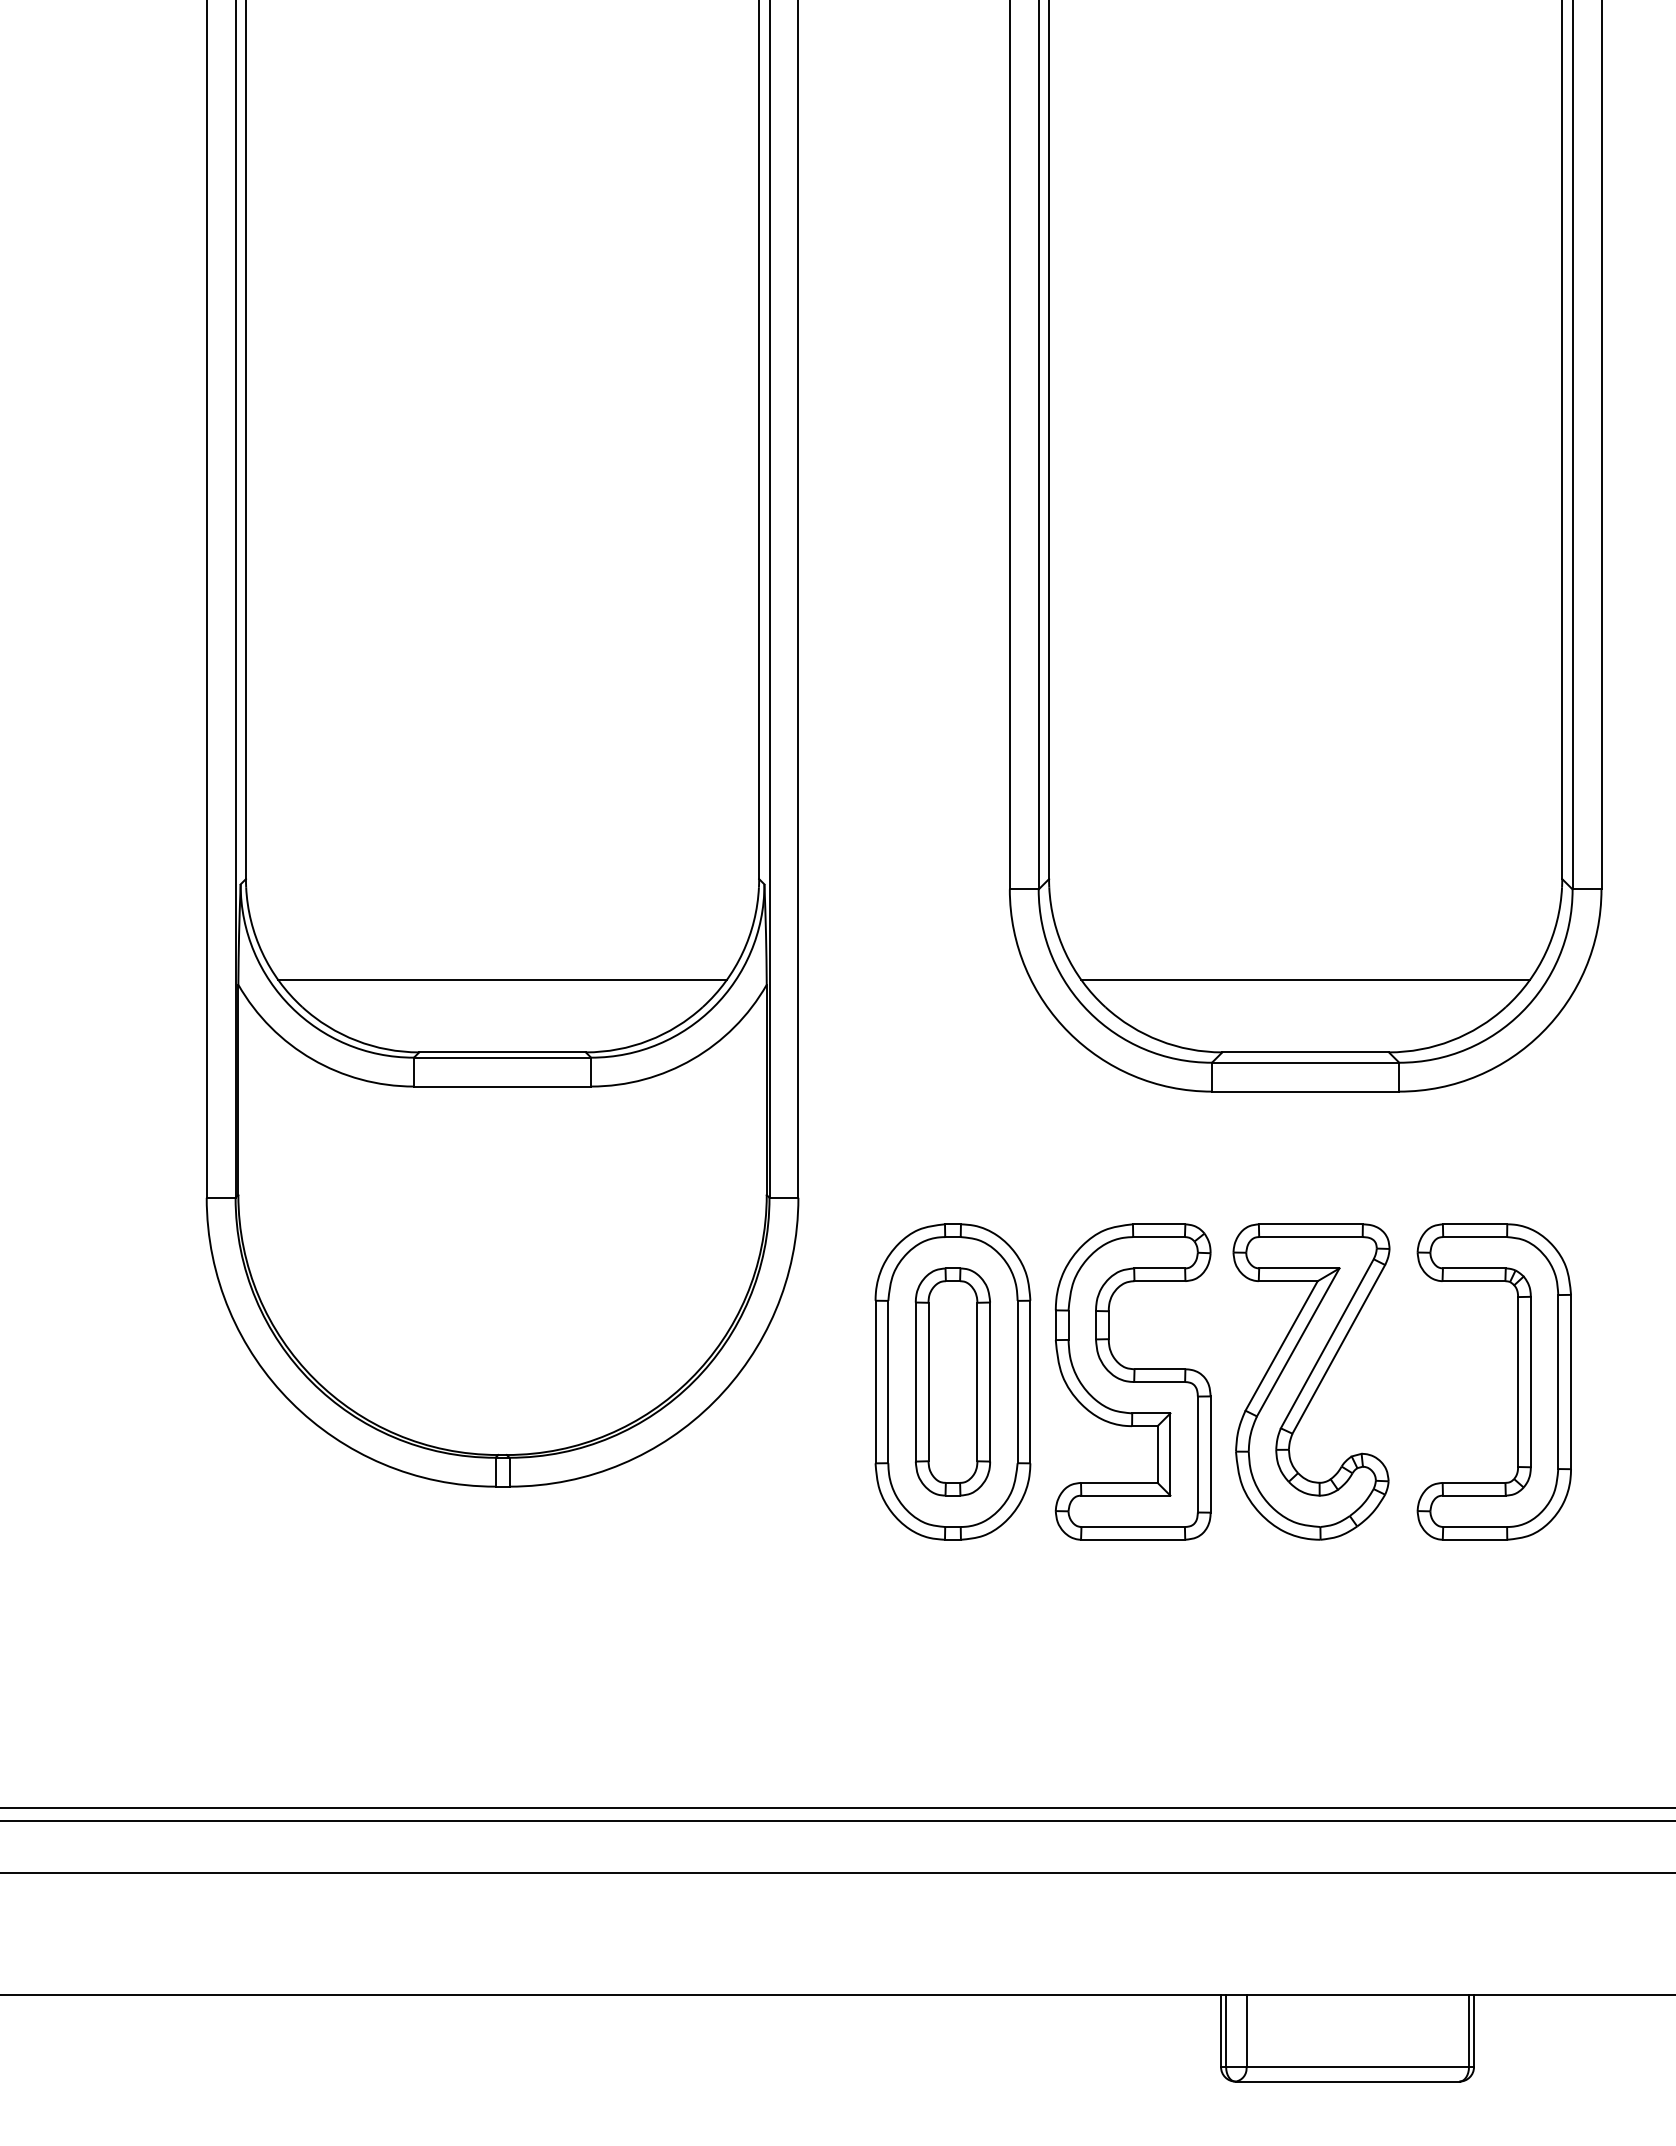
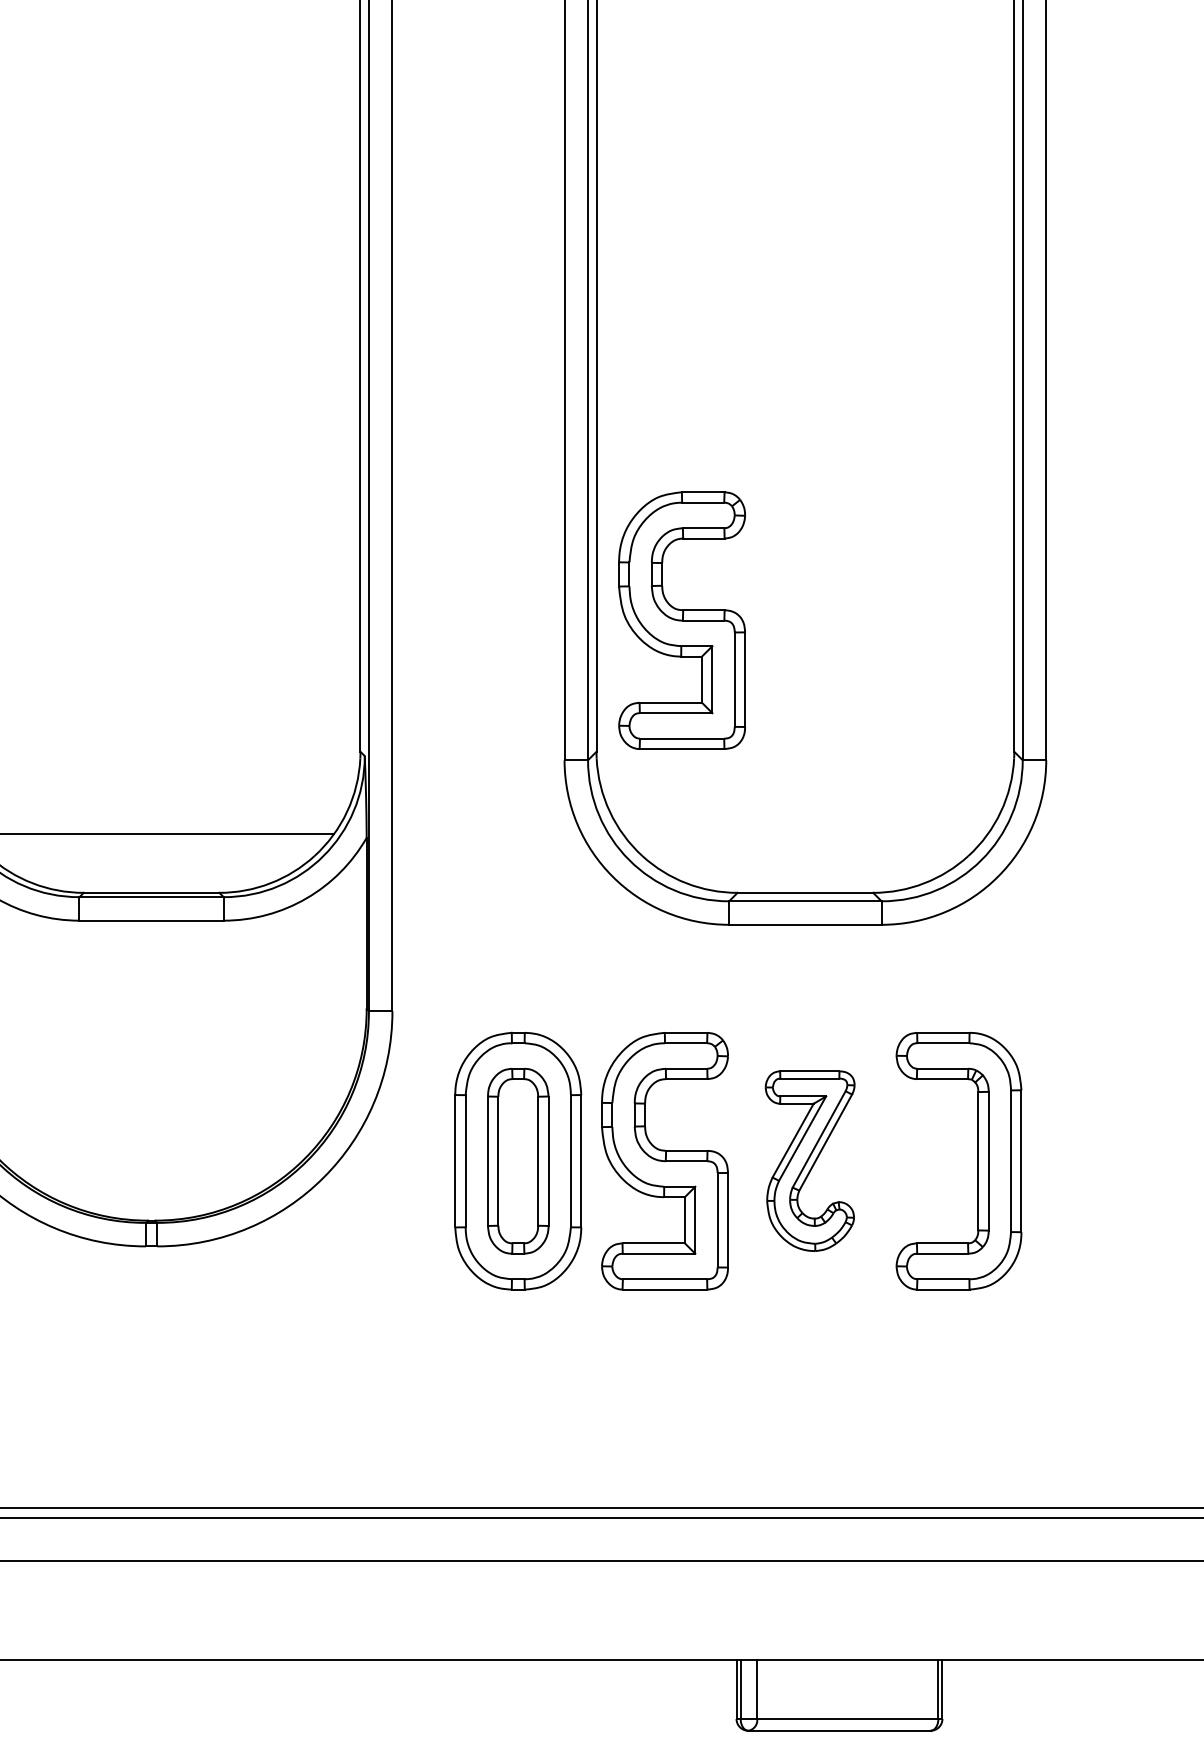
part: (1153, 717) -> (681, 620), added
line: (1305, 979) -> (805, 833), removed
part: (1311, 1381) -> (810, 1160), size x0.7

